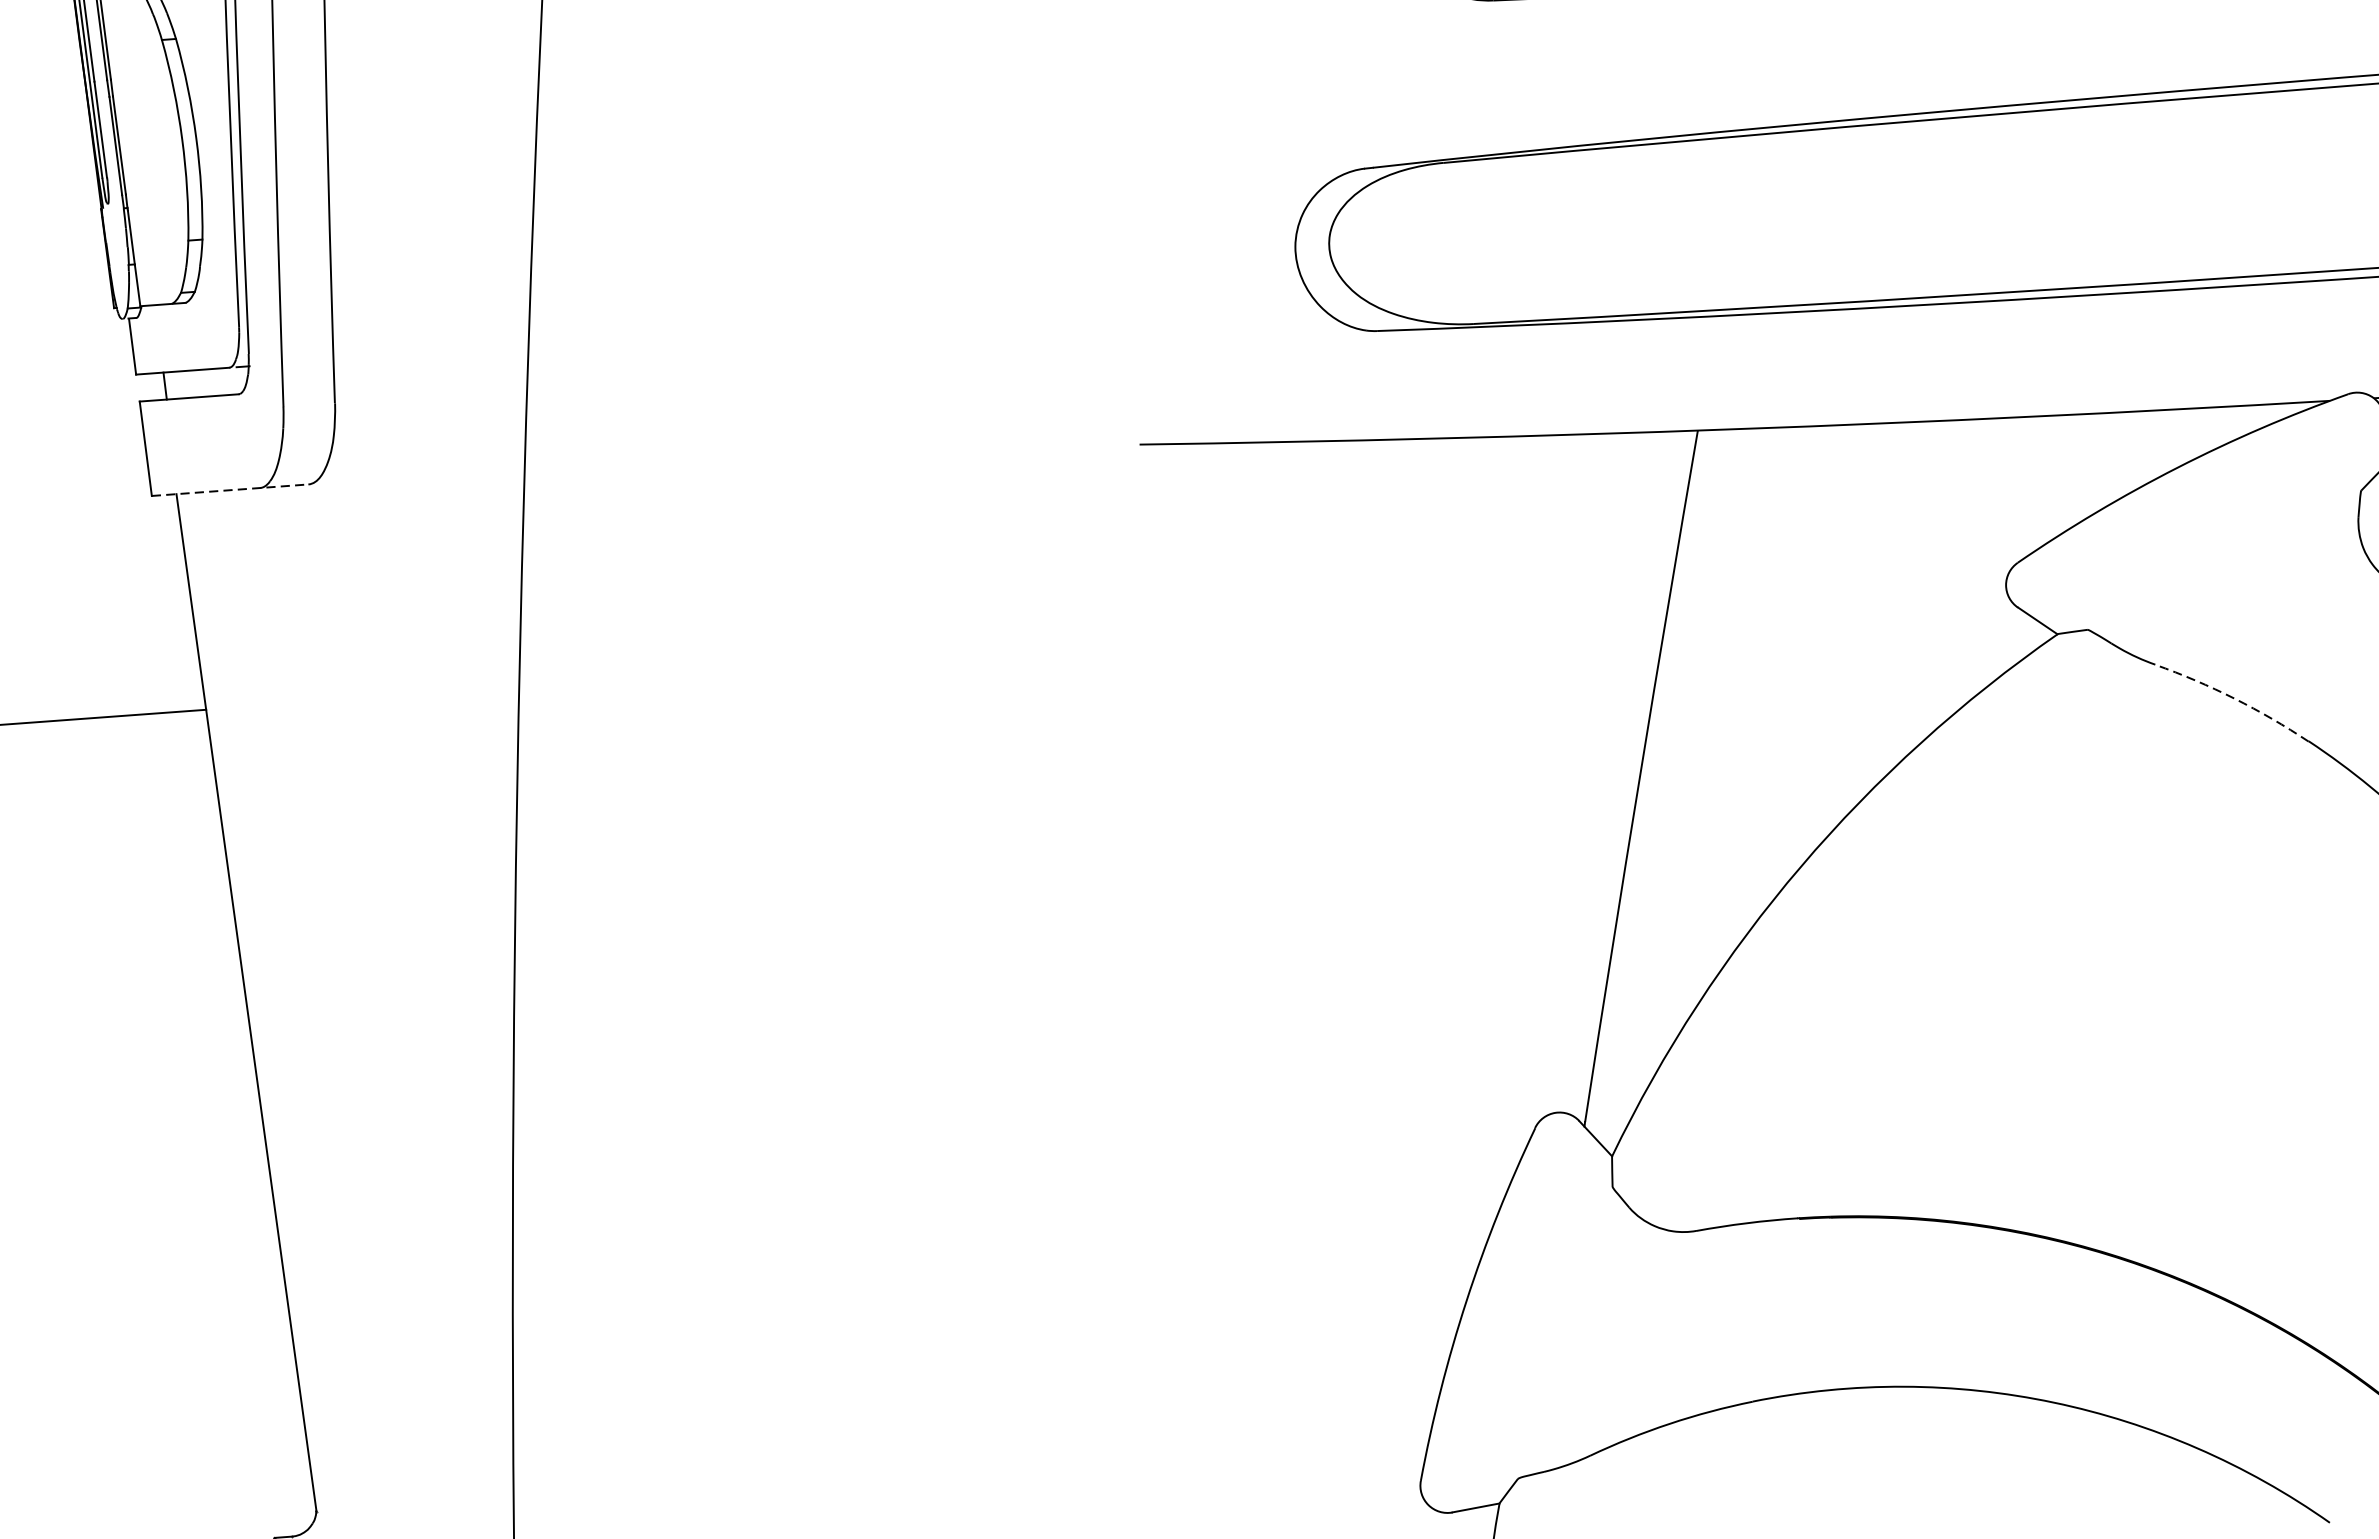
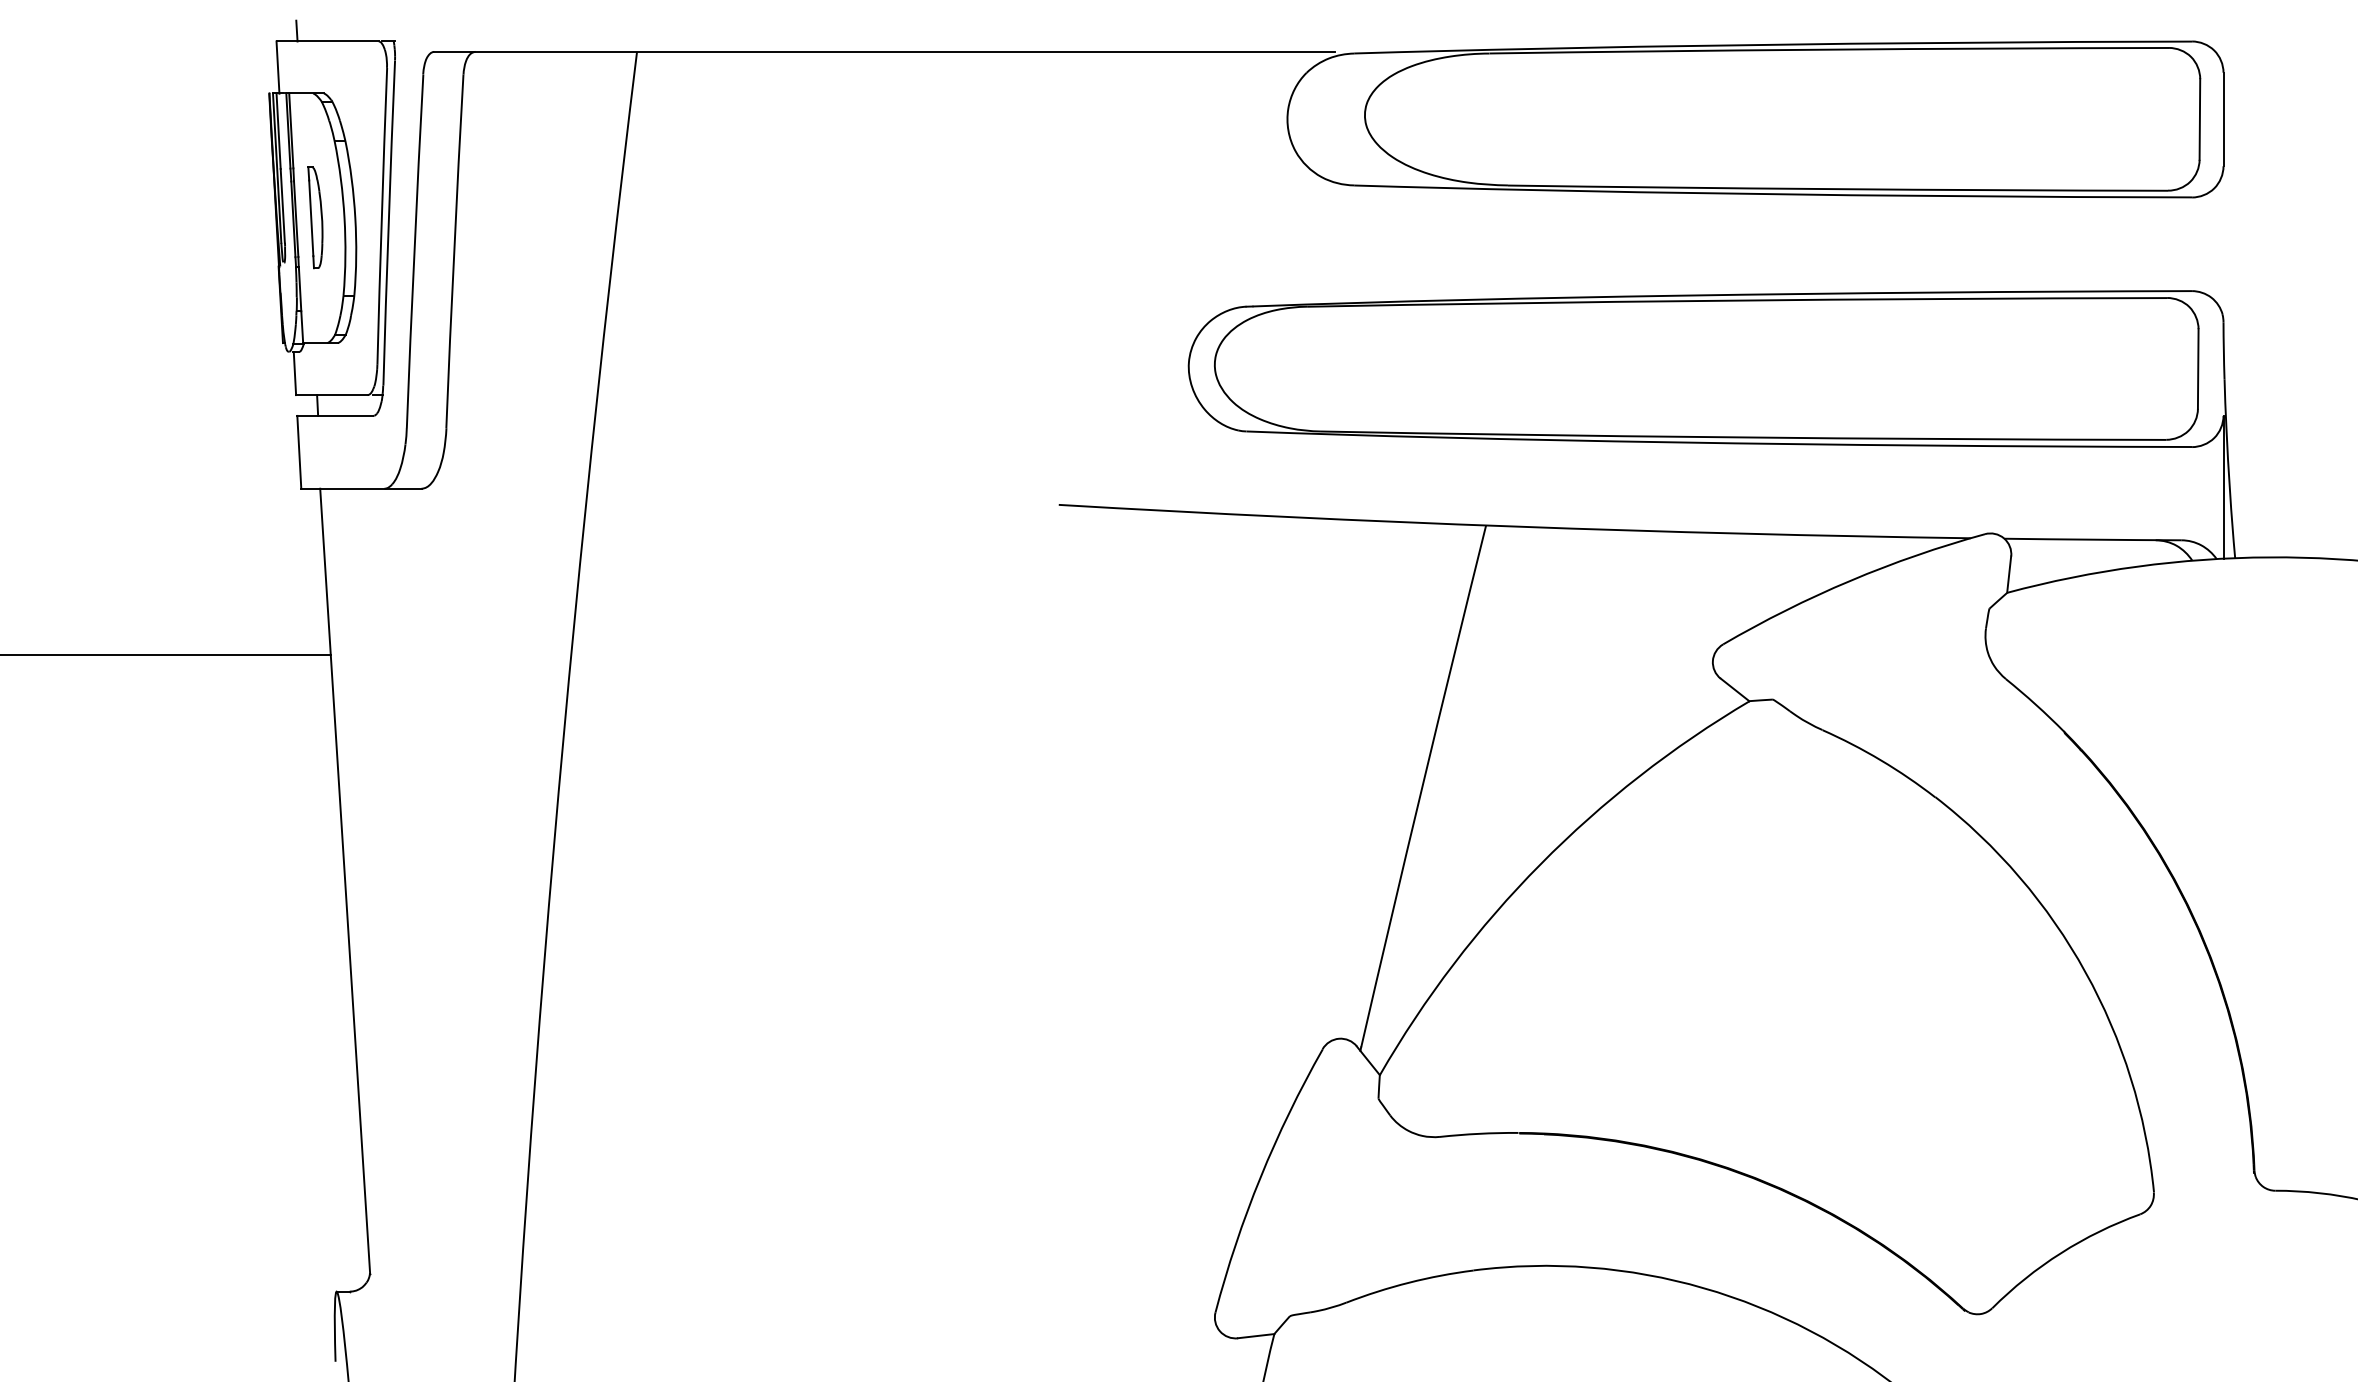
part: (144, 141) -> (315, 217), added
line: (230, 489) -> (361, 488), dashed -> solid
arc: (2233, 698) -> (1880, 760), dashed -> solid

